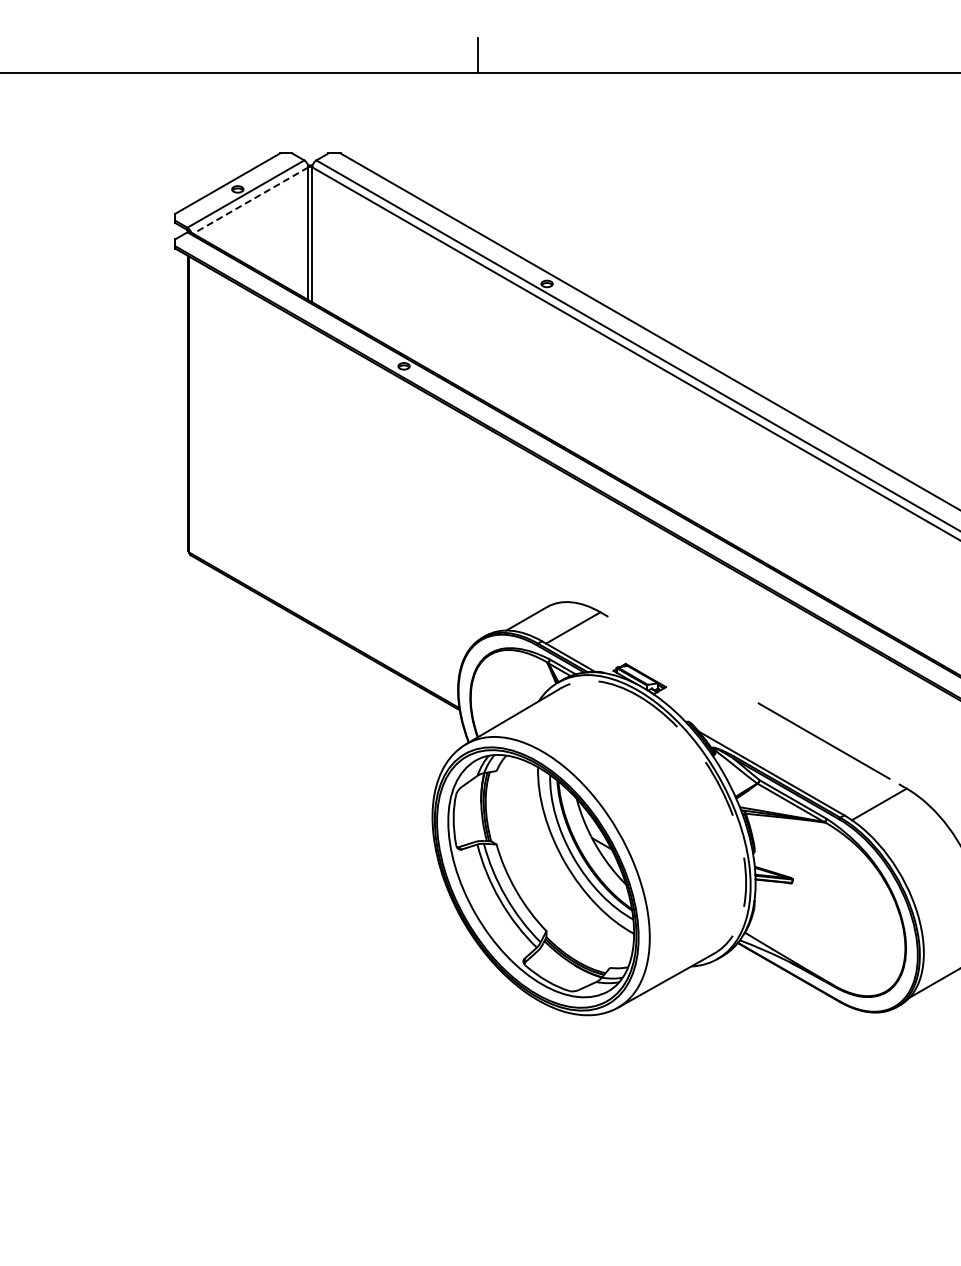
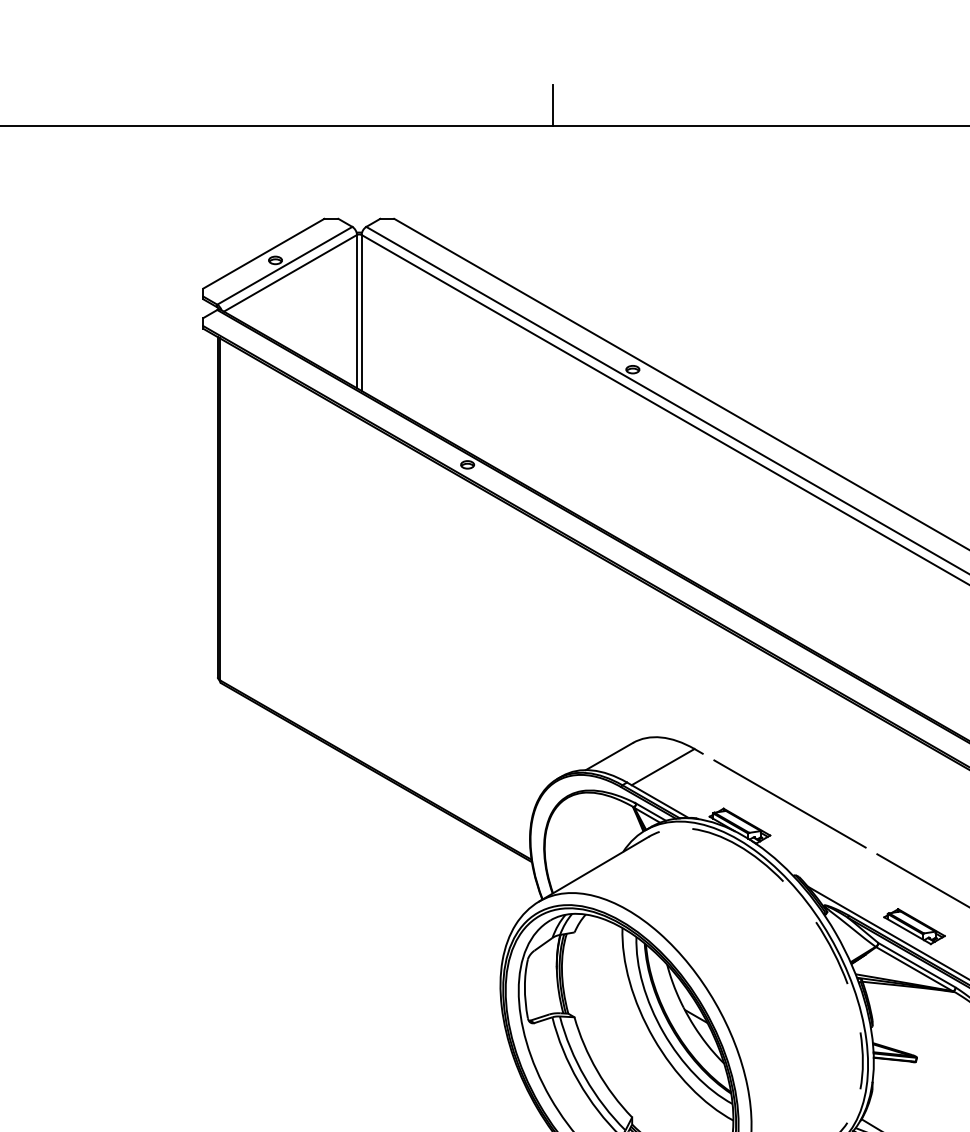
line: (250, 200) -> (290, 273), dashed -> solid
line: (682, 659) -> (789, 803), added
part: (790, 765) -> (914, 926), added

